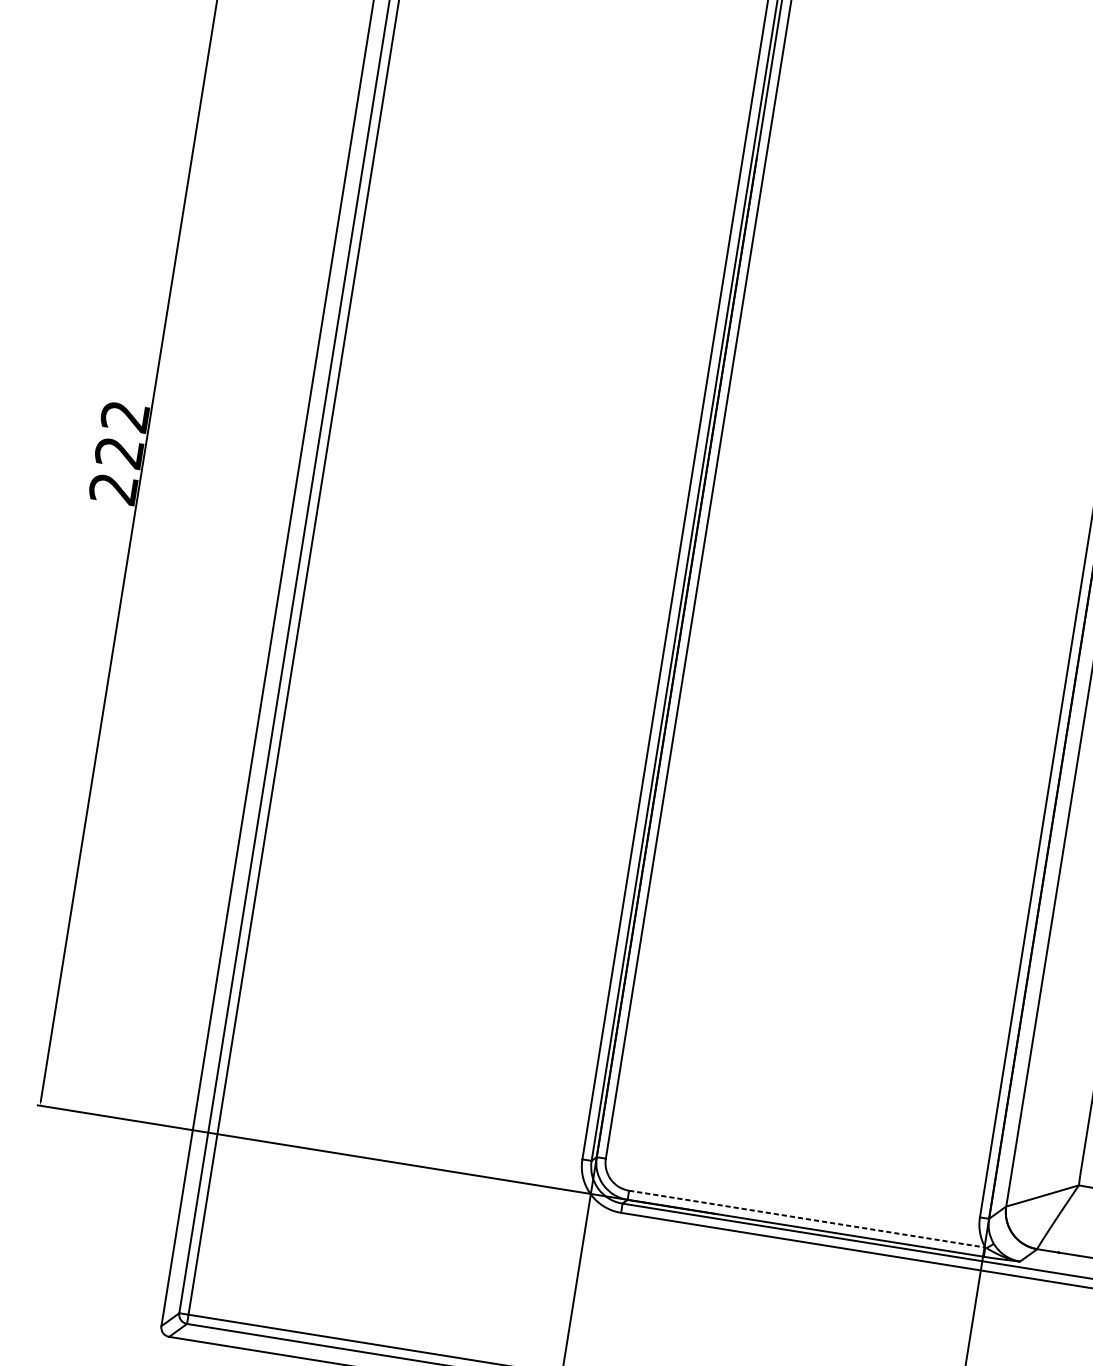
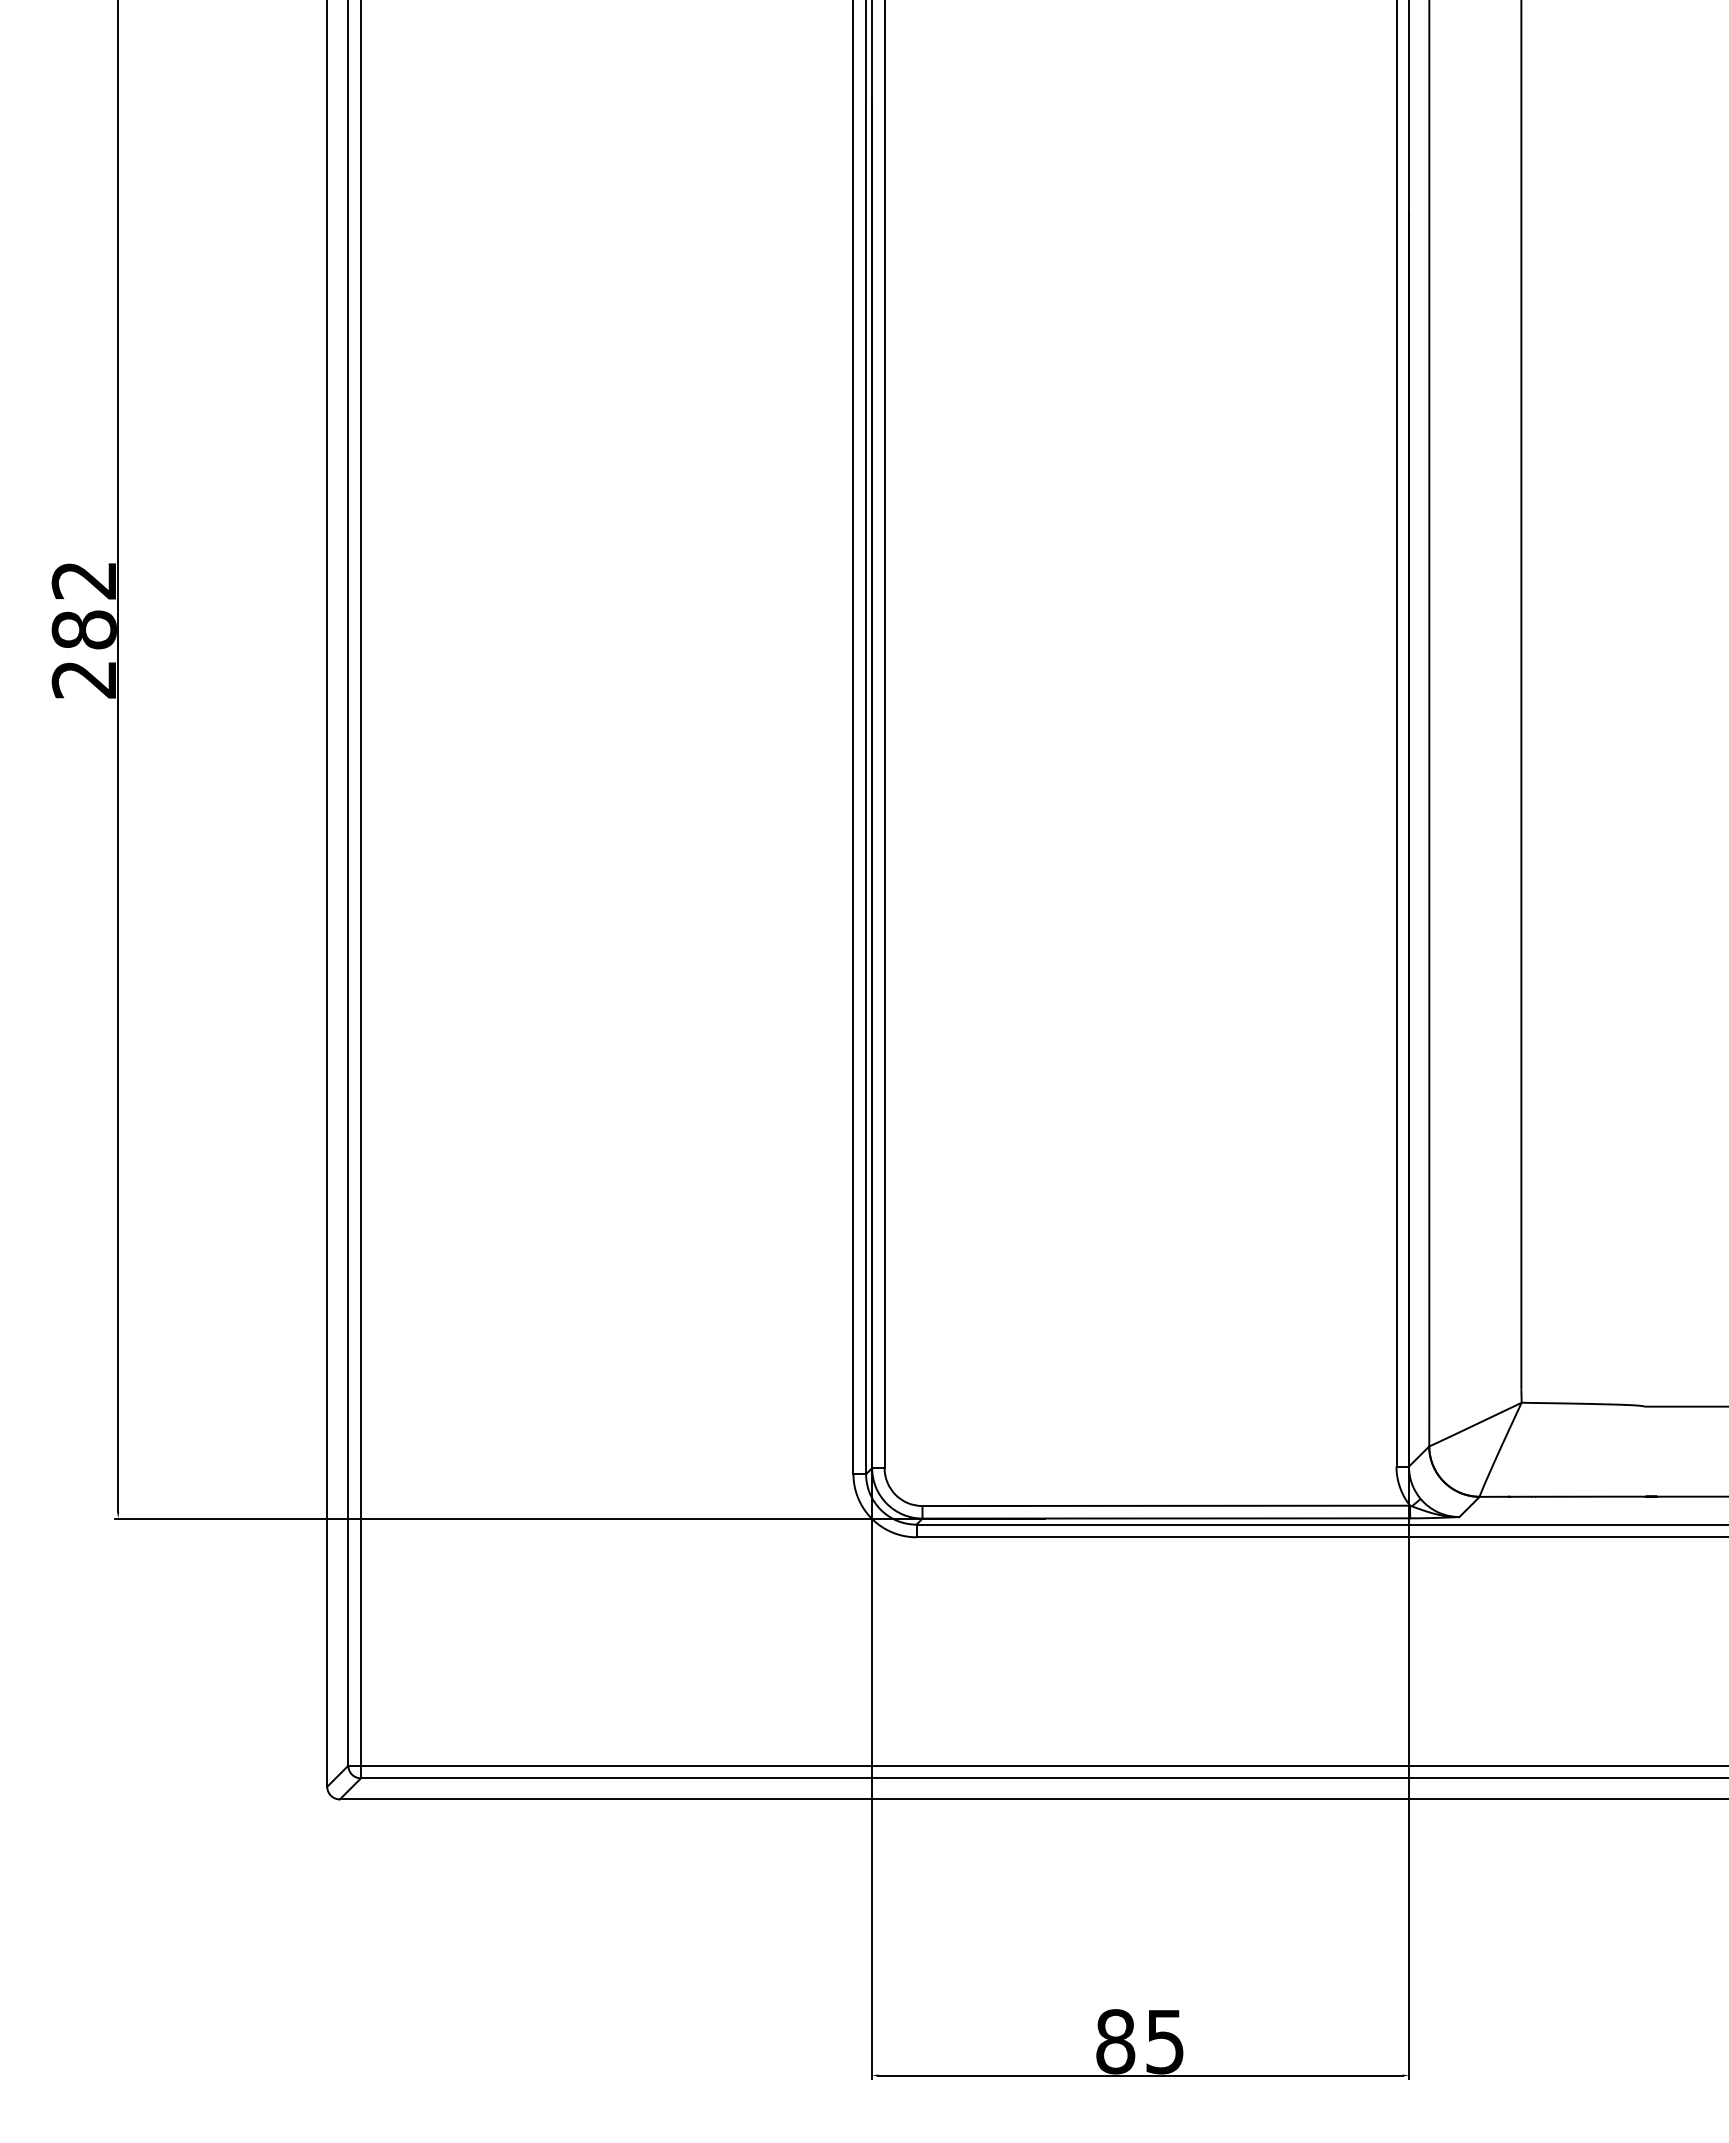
text: (118, 452) -> (83, 629), 222 -> 282
line: (807, 1218) -> (1166, 1505), dashed -> solid

